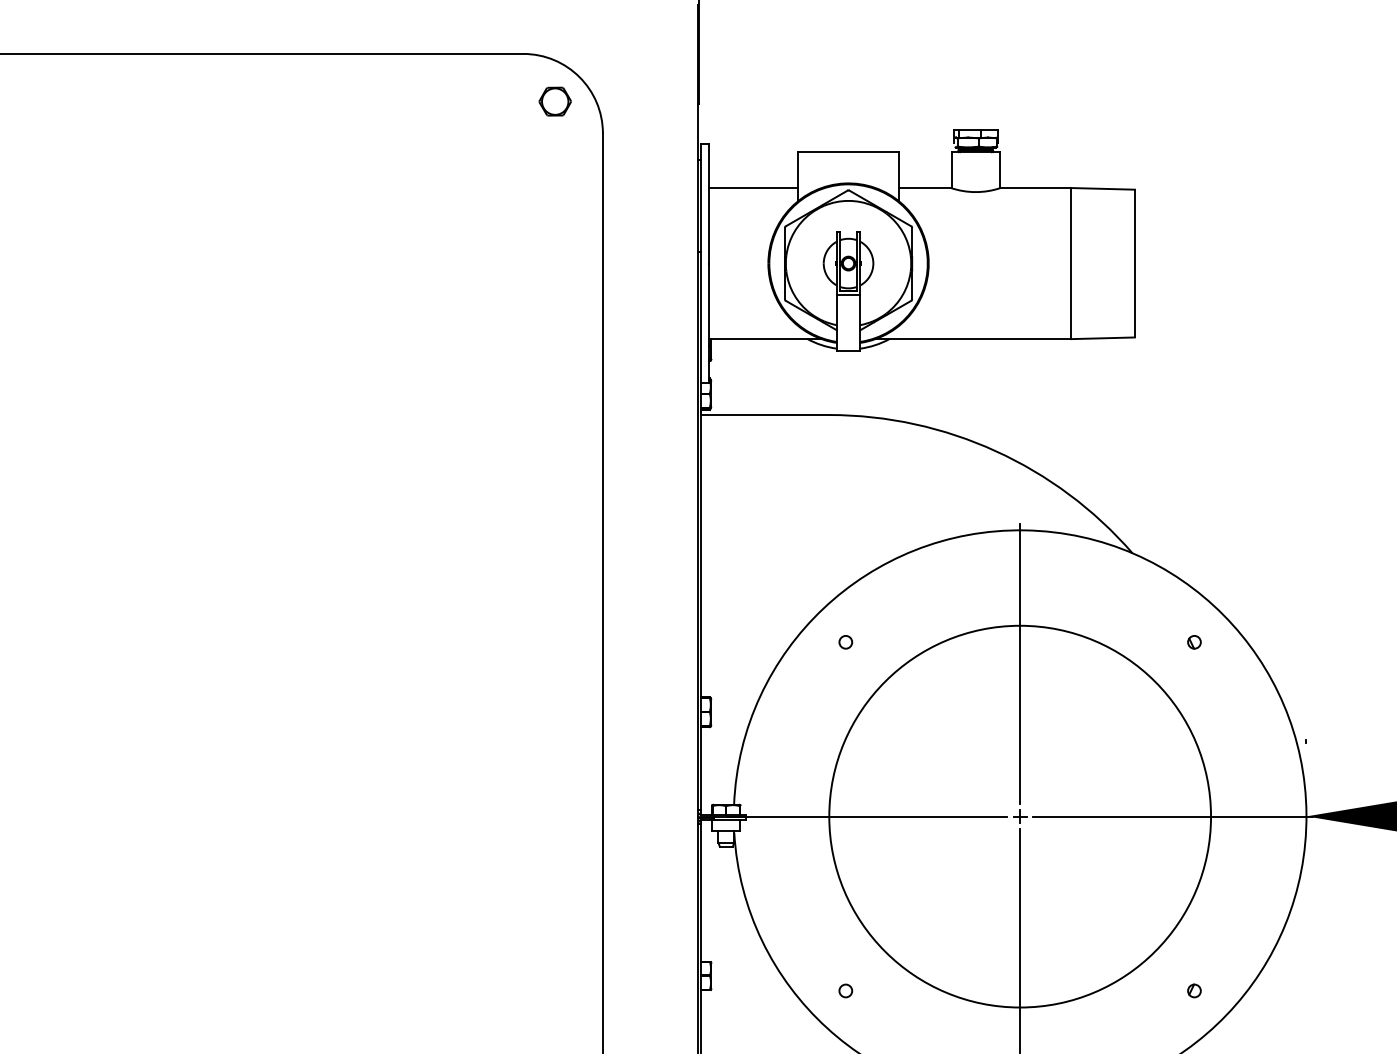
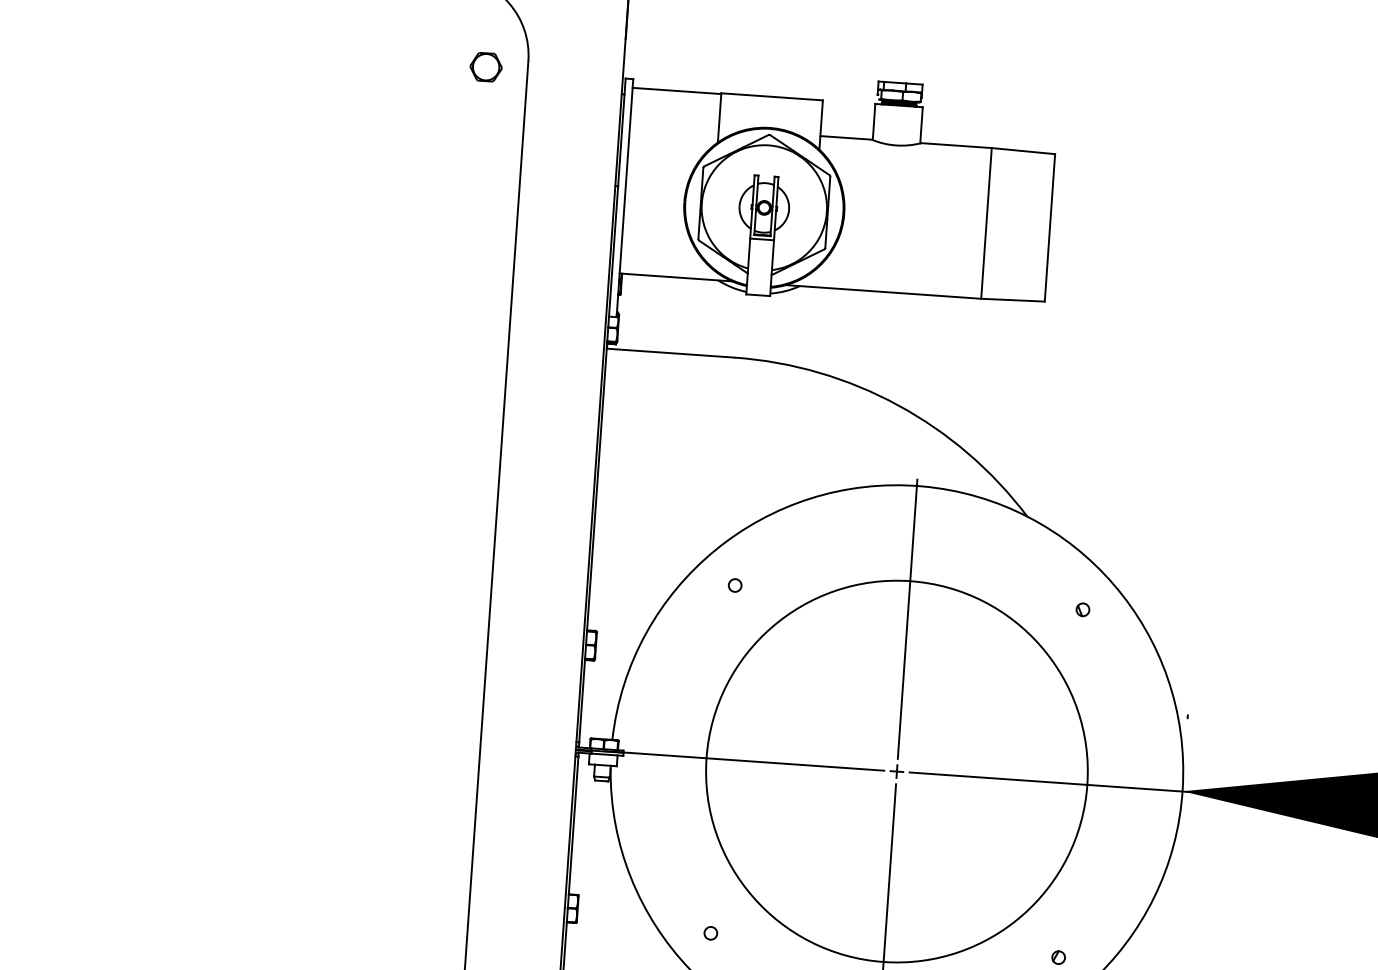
part: (554, 101) -> (485, 67), moved
line: (752, 188) -> (676, 91), moved

